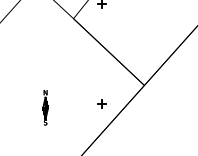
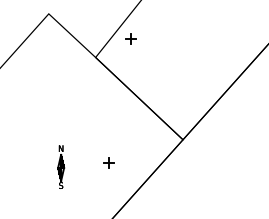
part: (101, 103) -> (108, 162), moved

